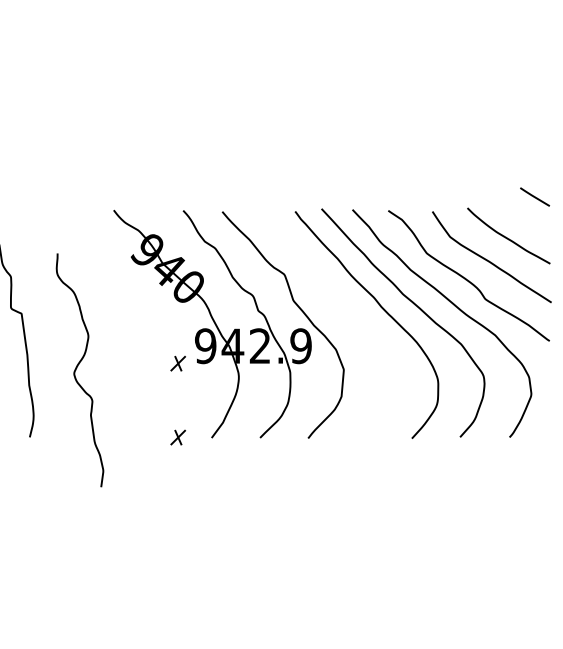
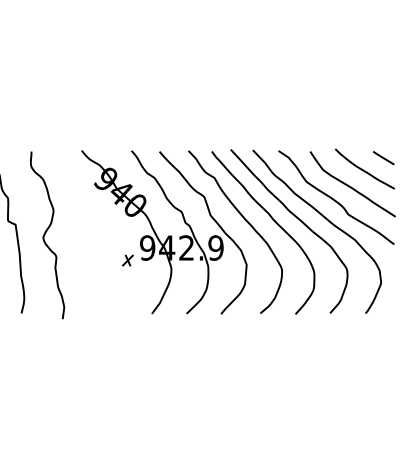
line: (534, 197) -> (383, 158), moved
curve: (342, 309) -> (245, 221), added
curve: (77, 370) -> (45, 235), moved
part: (177, 437) -> (127, 313), removed

